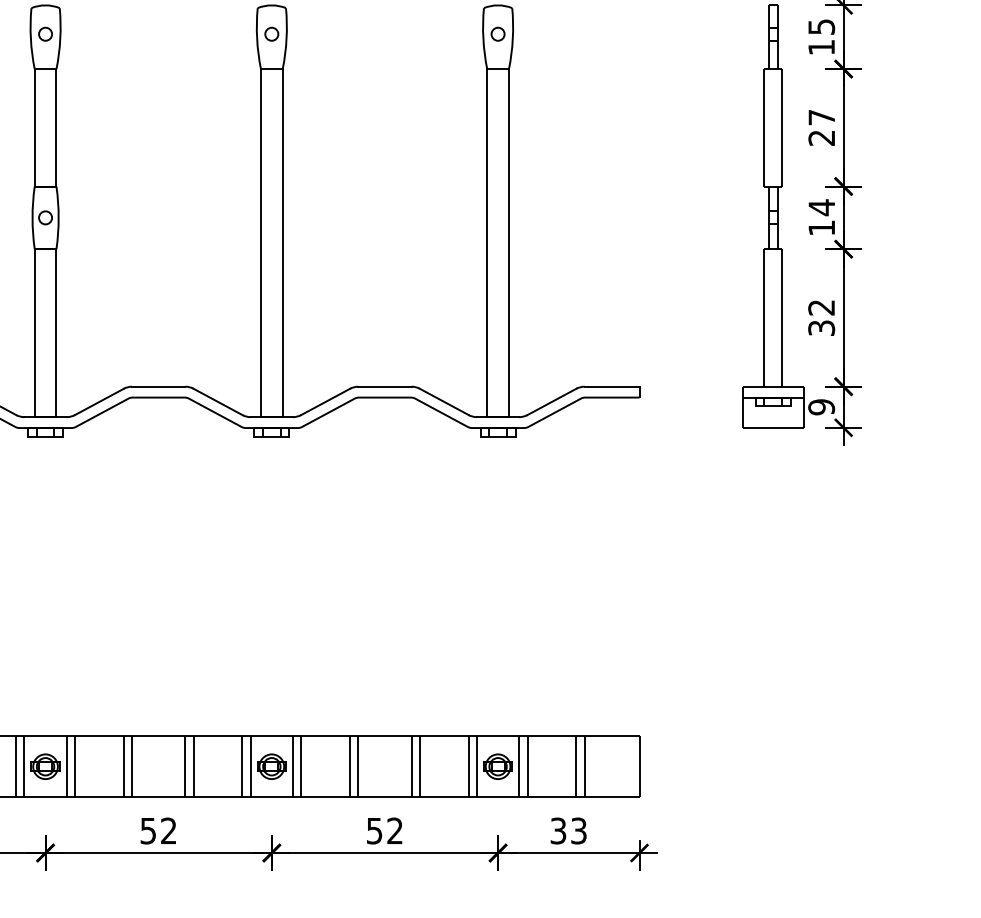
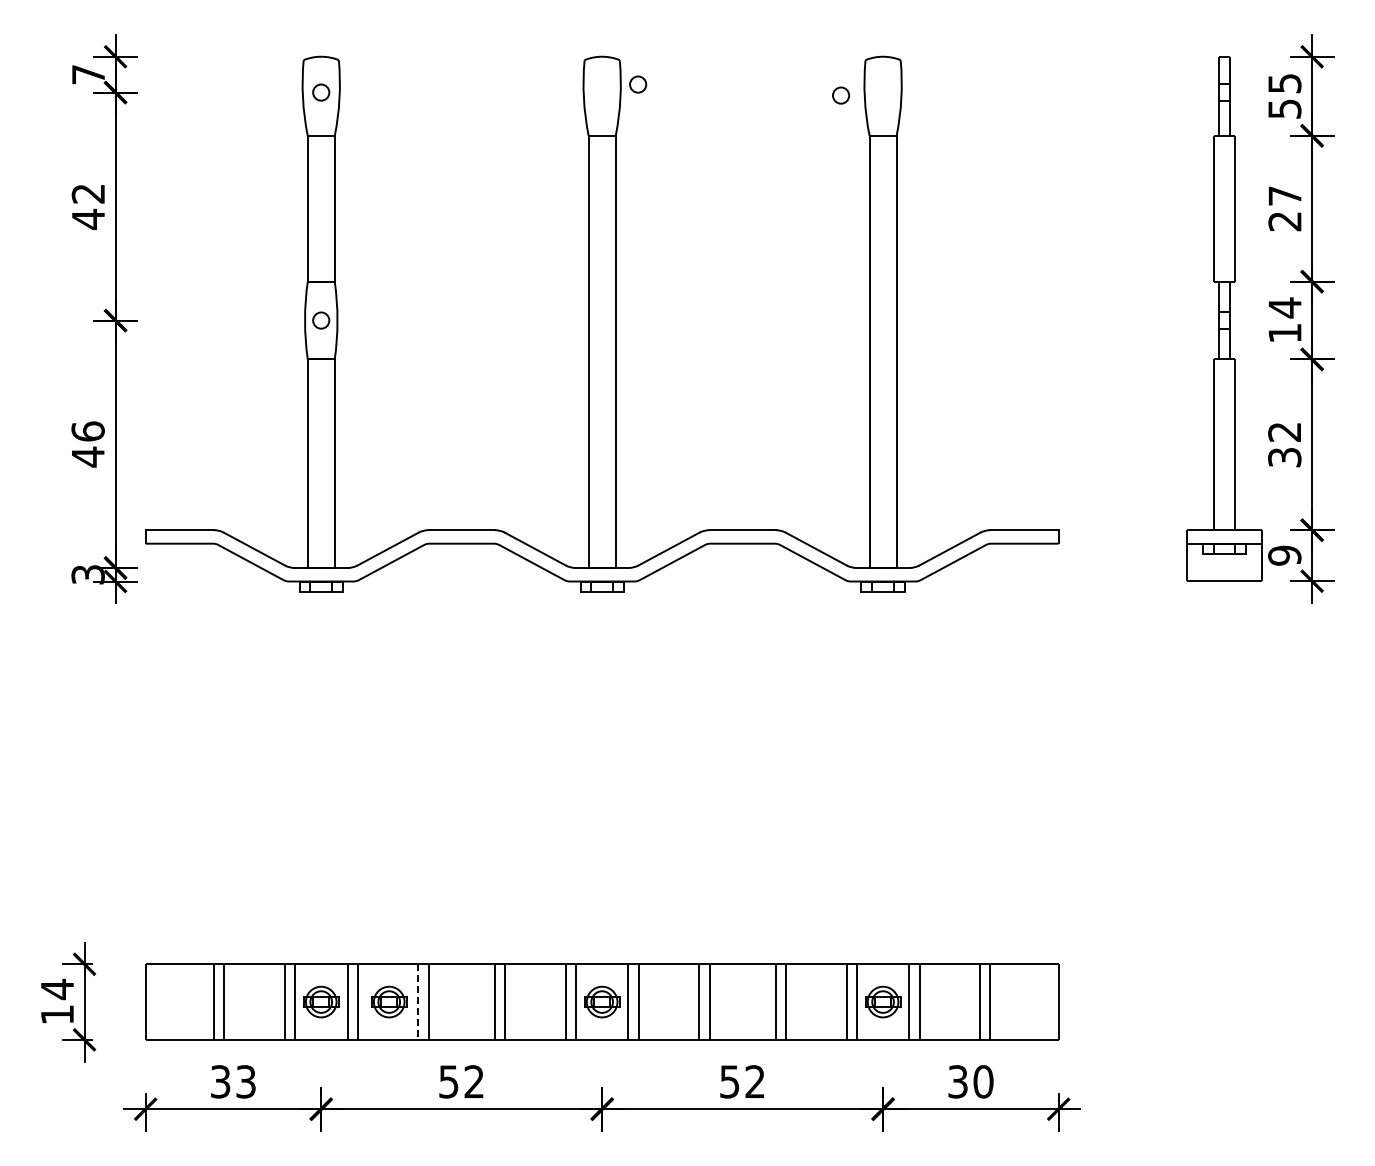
circle: (272, 34) -> (638, 84), moved
circle: (498, 34) -> (841, 95), moved
text: (821, 47) -> (1284, 108), 15 -> 55
part: (100, 766) -> (389, 1001), added
line: (123, 767) -> (418, 1002), solid -> dashed
text: (578, 830) -> (983, 1081), 33 -> 30

